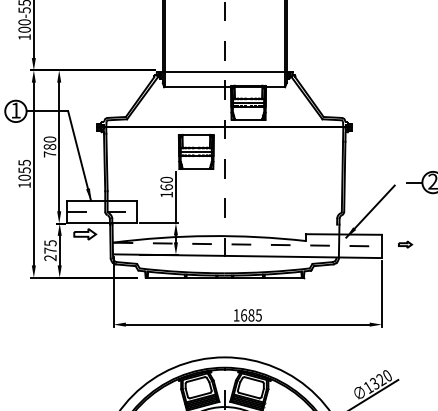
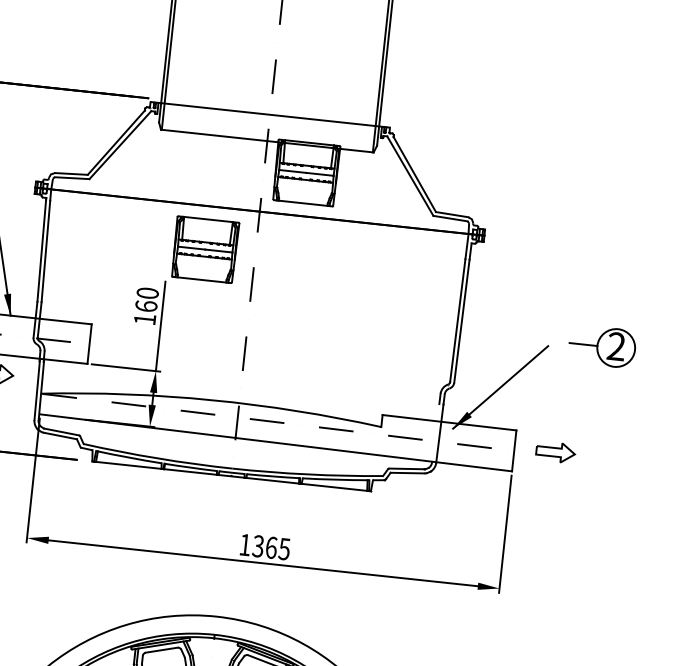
part: (405, 244) -> (556, 451), size x1.67
text: (247, 315) -> (264, 547), 1685 -> 1365

